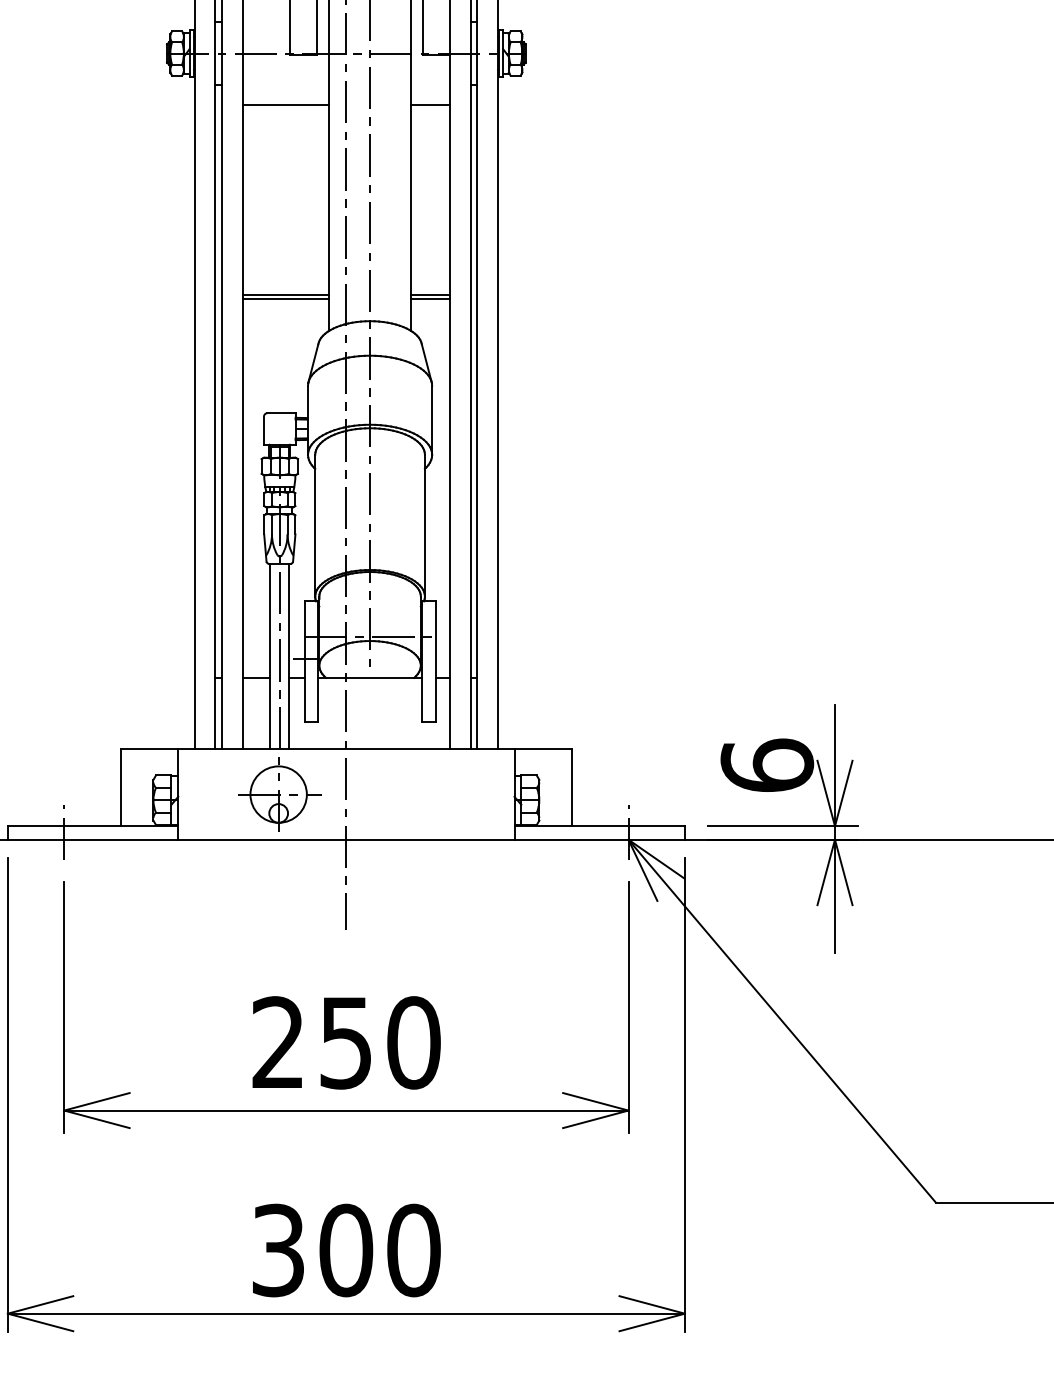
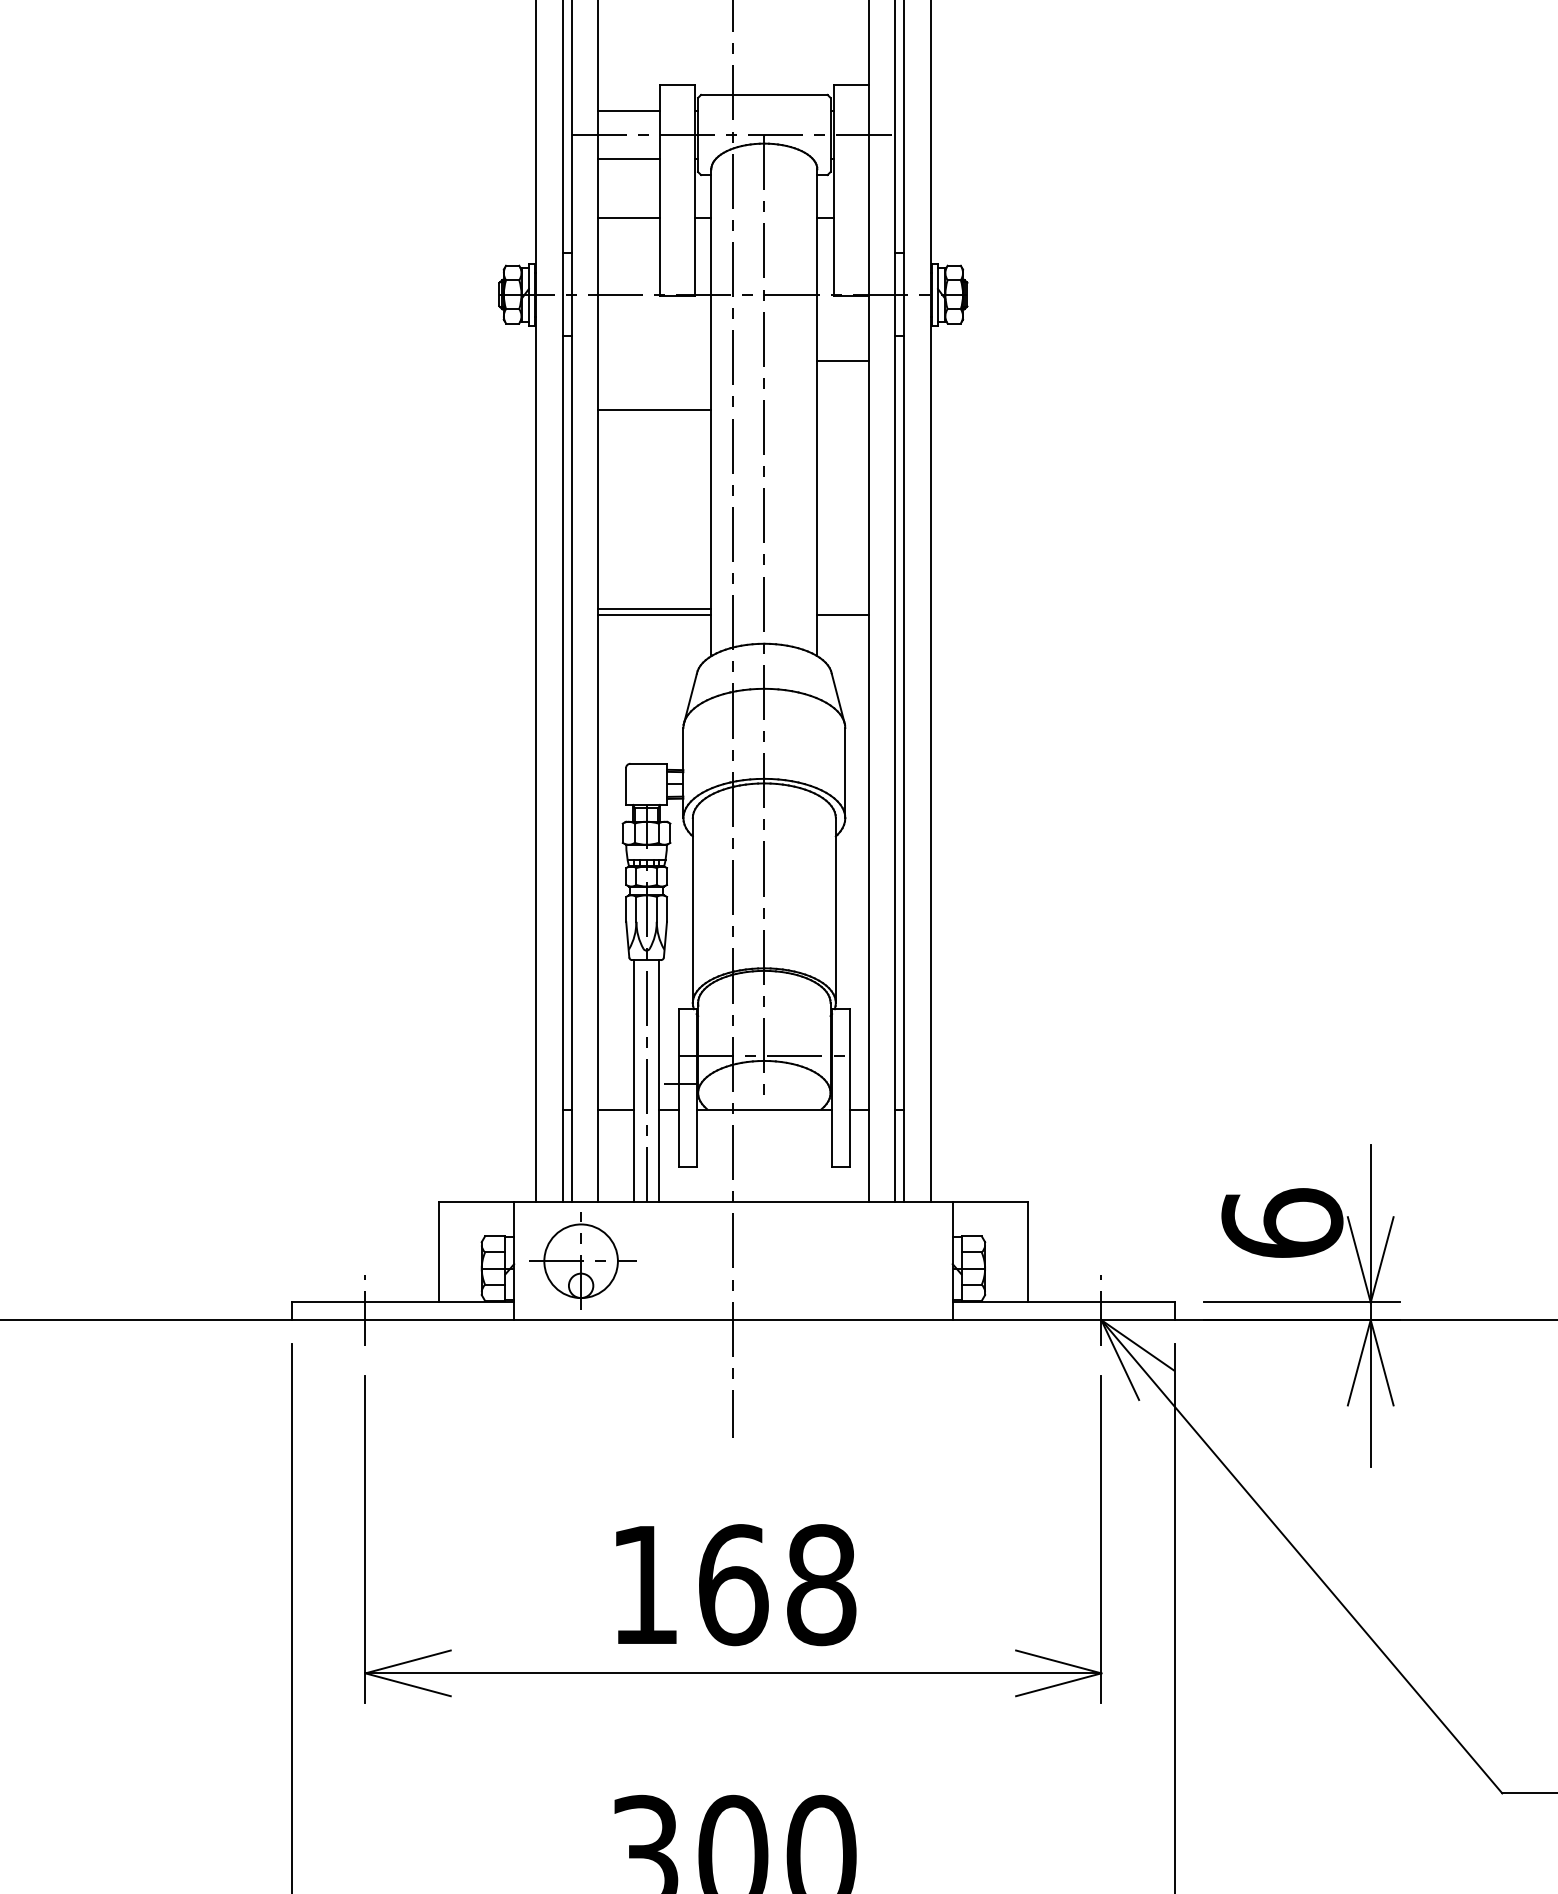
line: (285, 104) -> (654, 410), moved
line: (430, 294) -> (842, 609), removed
part: (279, 794) -> (582, 1260), moved
text: (346, 1043) -> (733, 1585), 250 -> 168

